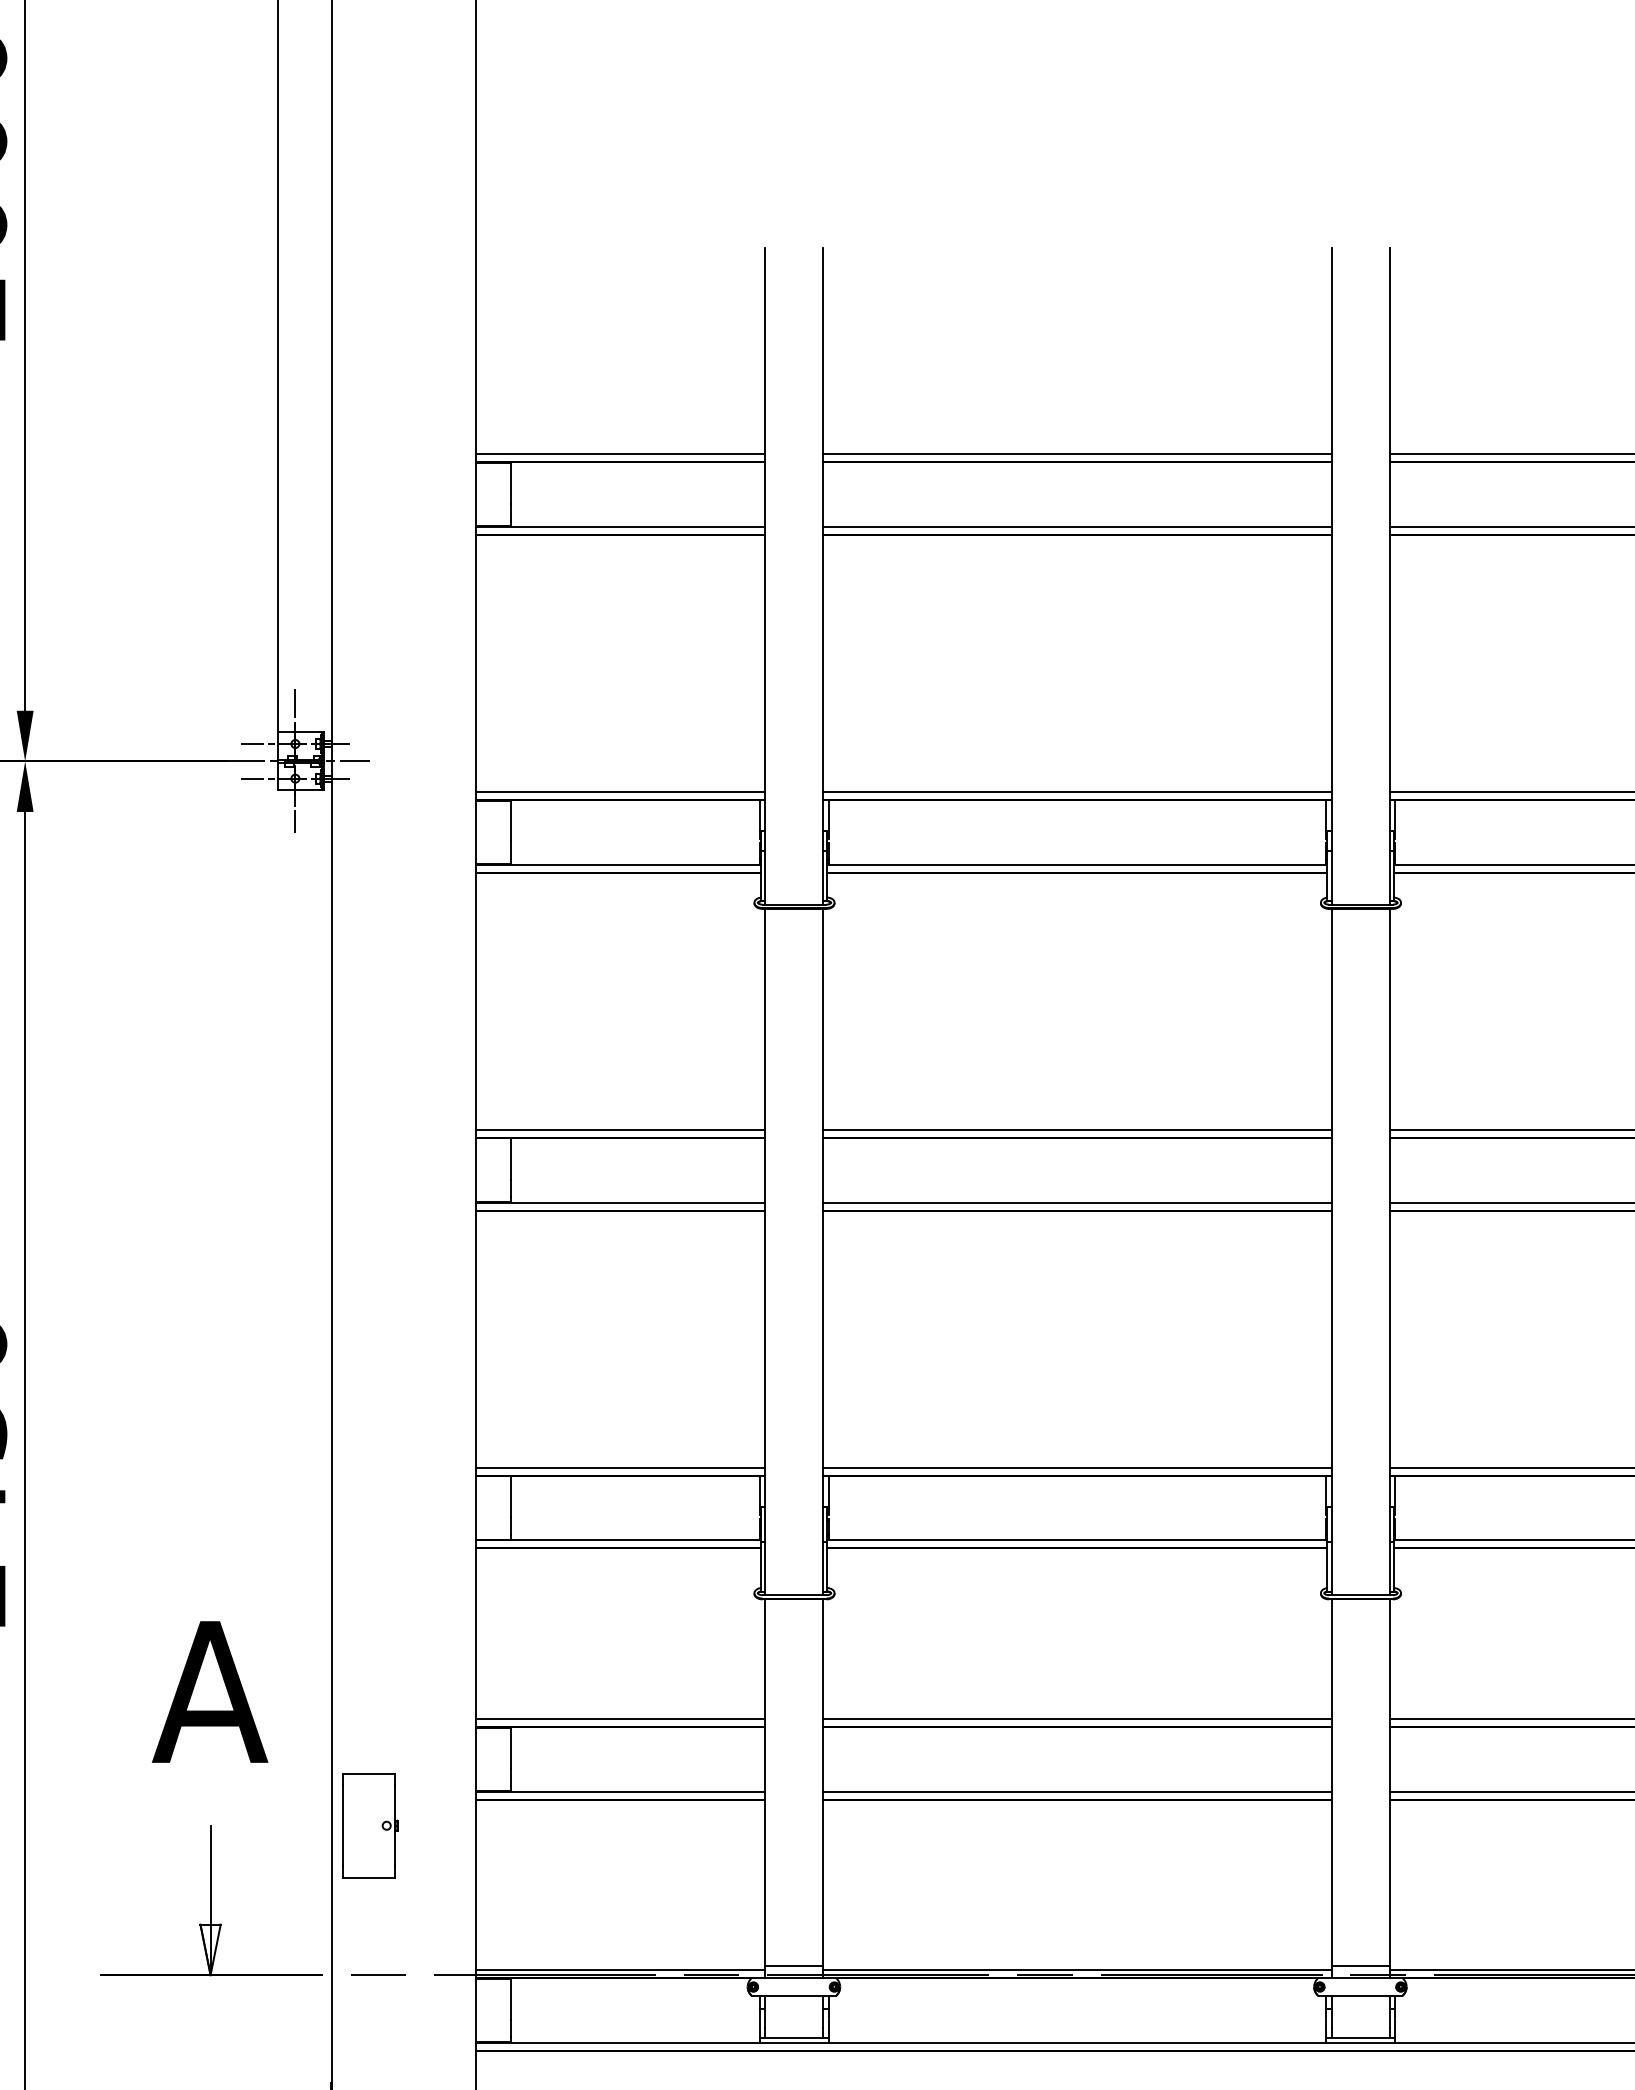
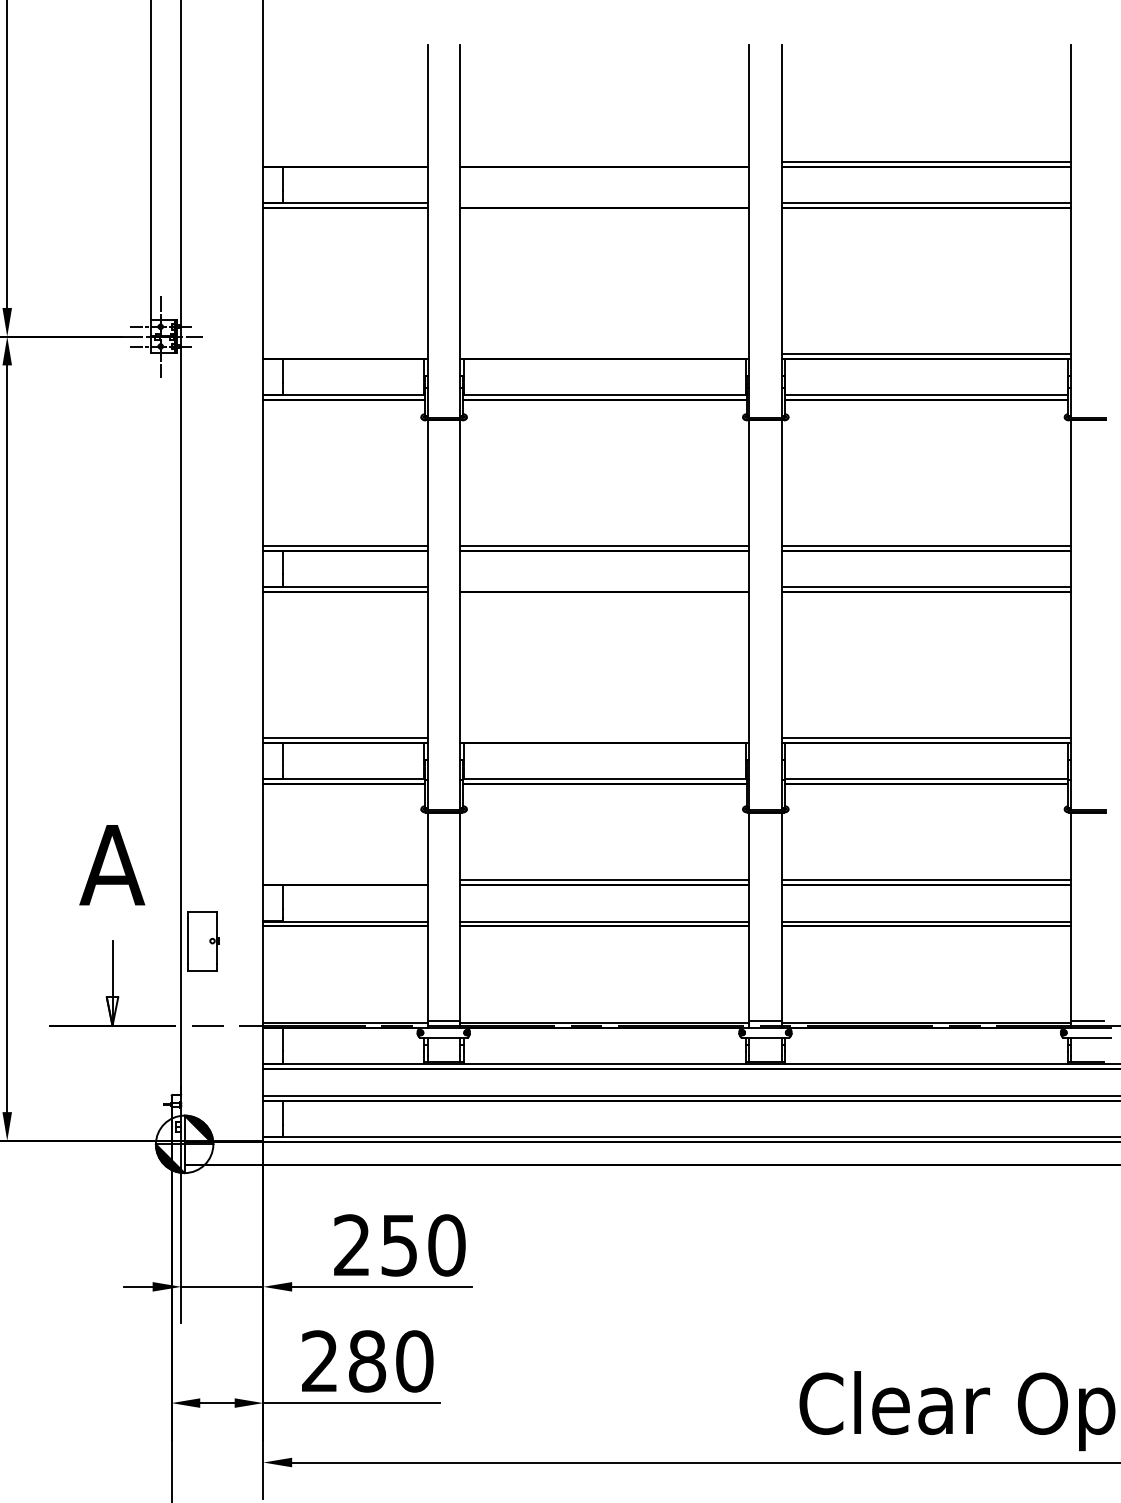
line: (620, 454) -> (345, 162), removed
line: (1076, 454) -> (604, 162), removed
line: (1076, 526) -> (604, 203), removed
line: (620, 790) -> (345, 353), removed
line: (1076, 790) -> (604, 353), removed
line: (1076, 1203) -> (604, 587), removed
line: (1076, 1467) -> (604, 737), removed
line: (620, 1719) -> (345, 880), removed

